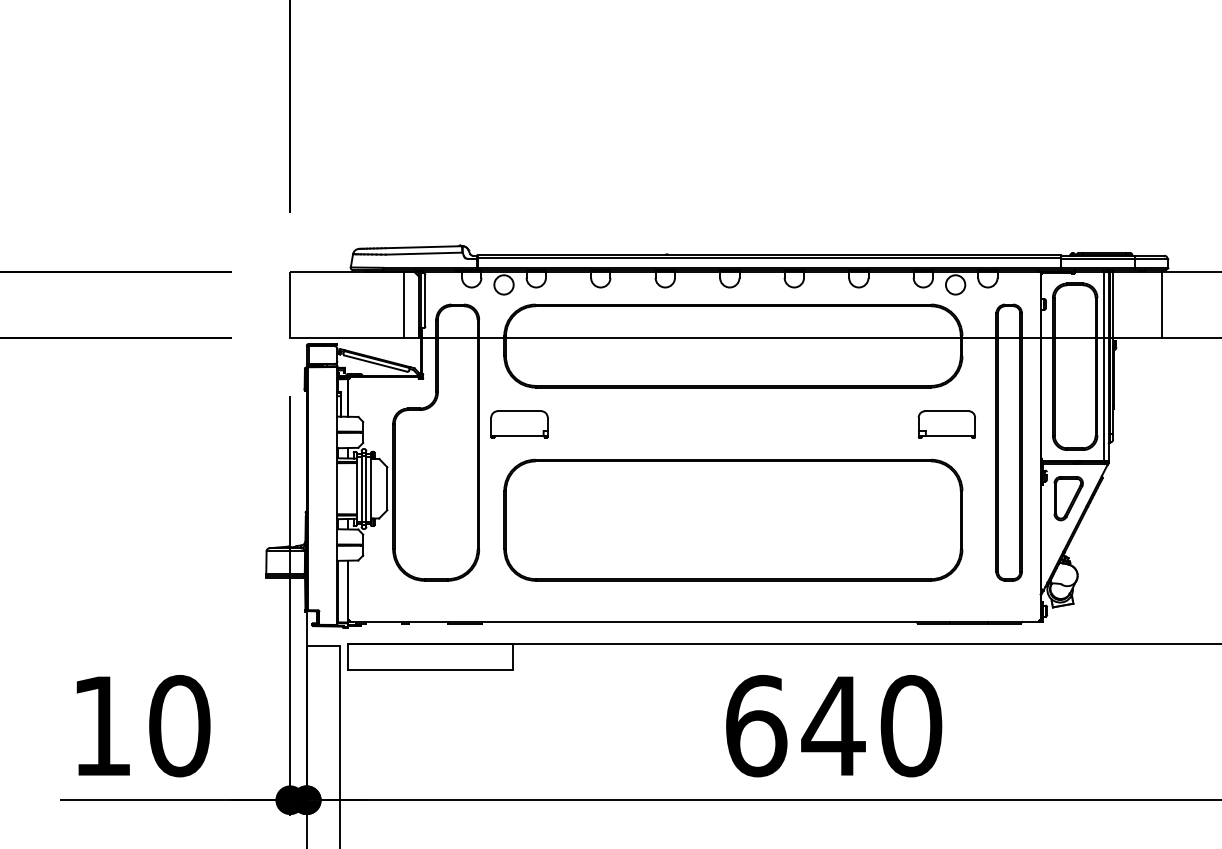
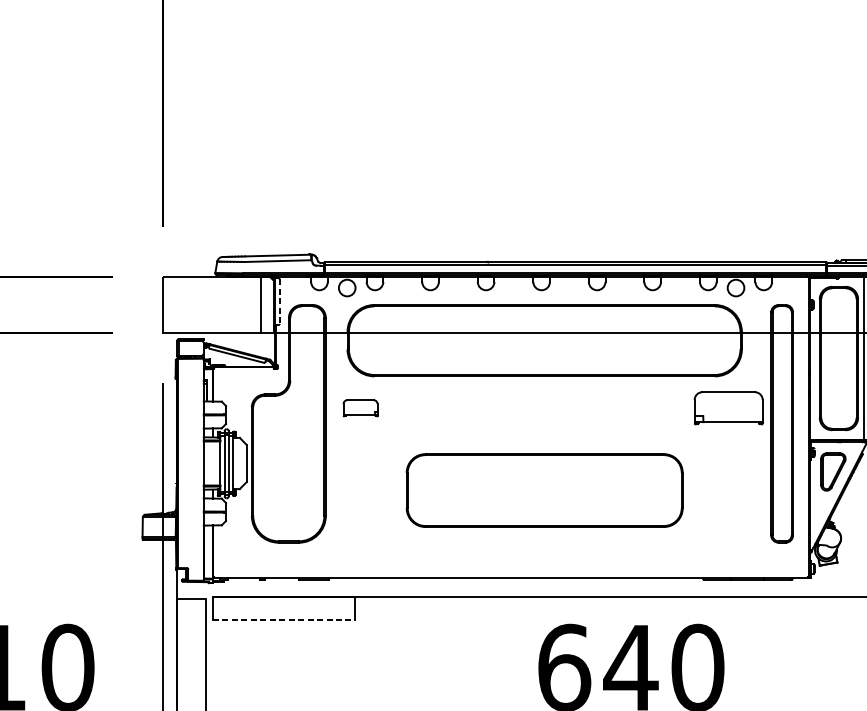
line: (425, 300) -> (279, 301), solid -> dashed
part: (519, 424) -> (360, 408), size x0.7
part: (946, 424) -> (728, 408), size x1.4
part: (733, 519) -> (544, 489), size x0.7
line: (430, 670) -> (283, 619), solid -> dashed

